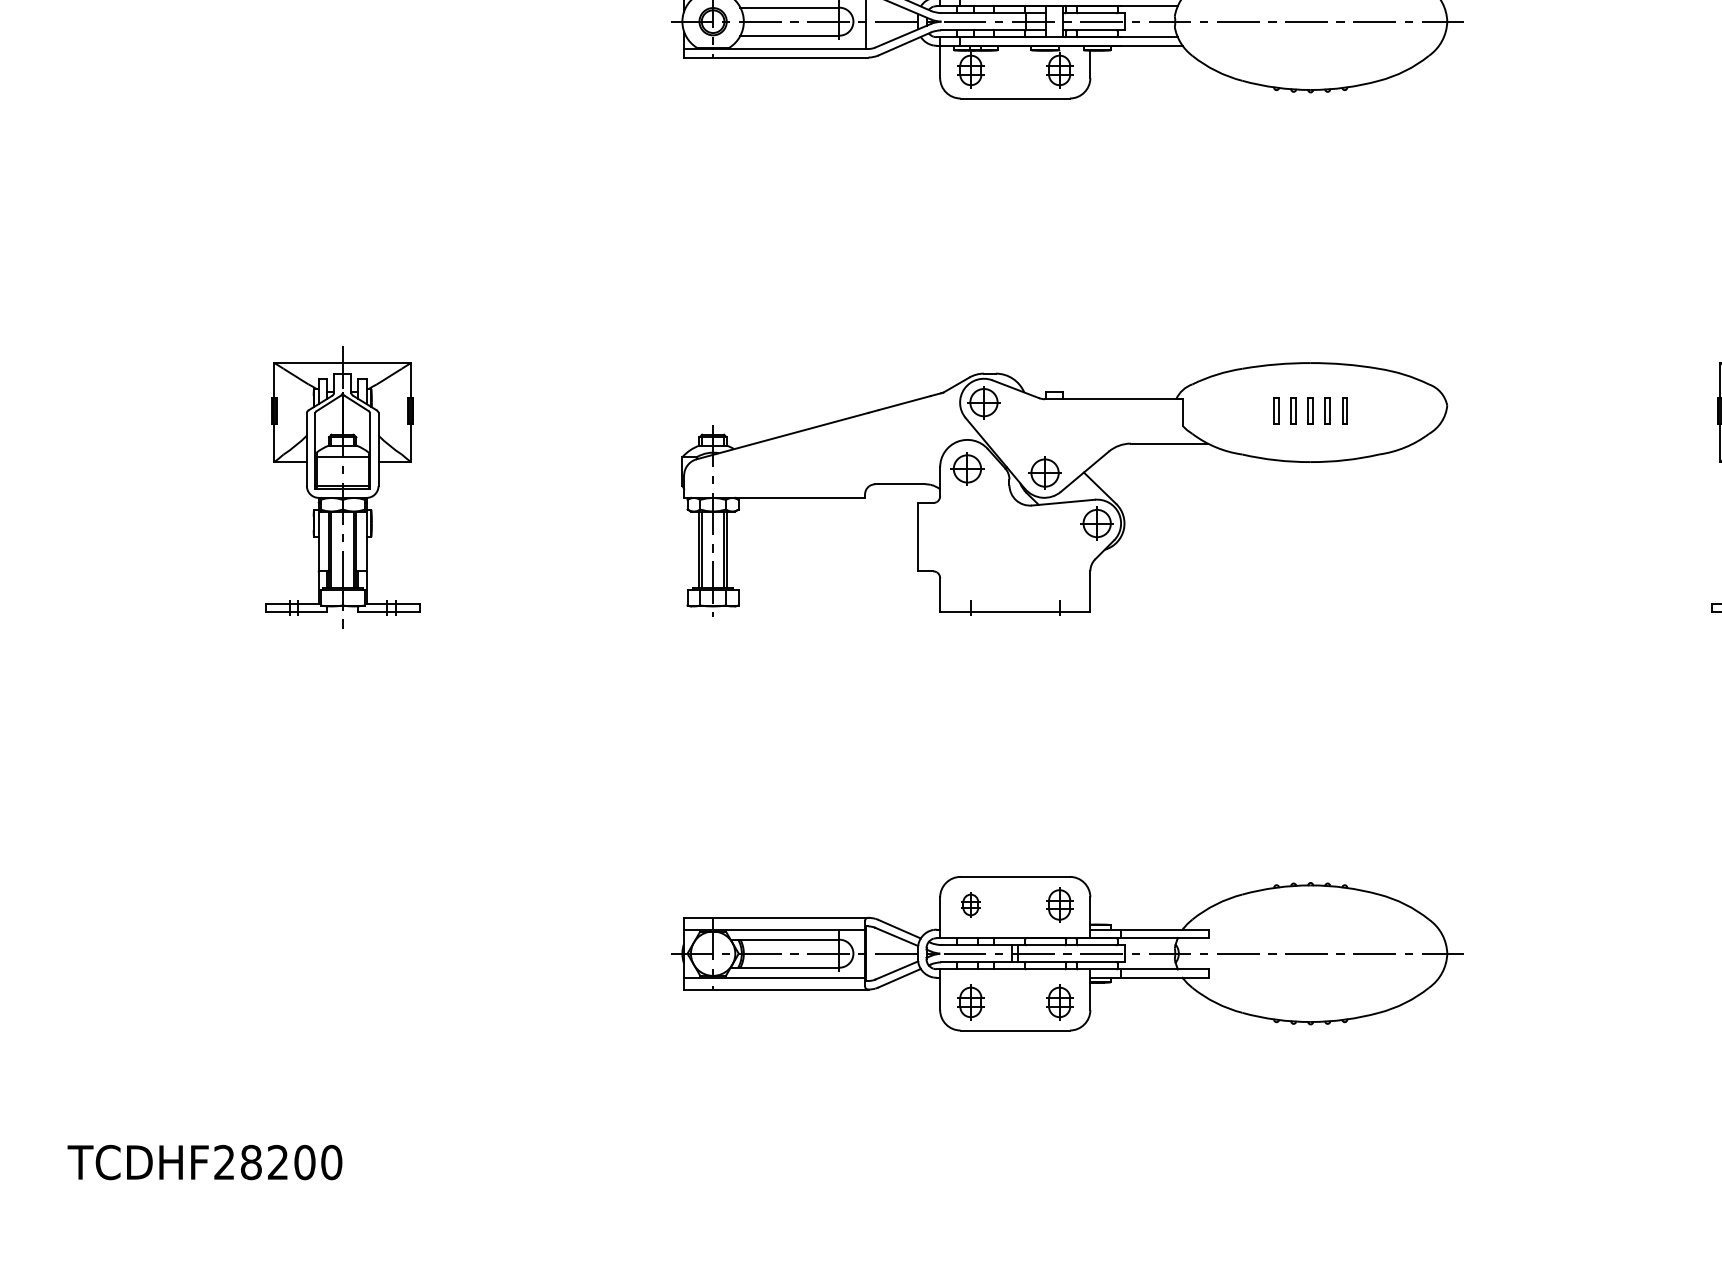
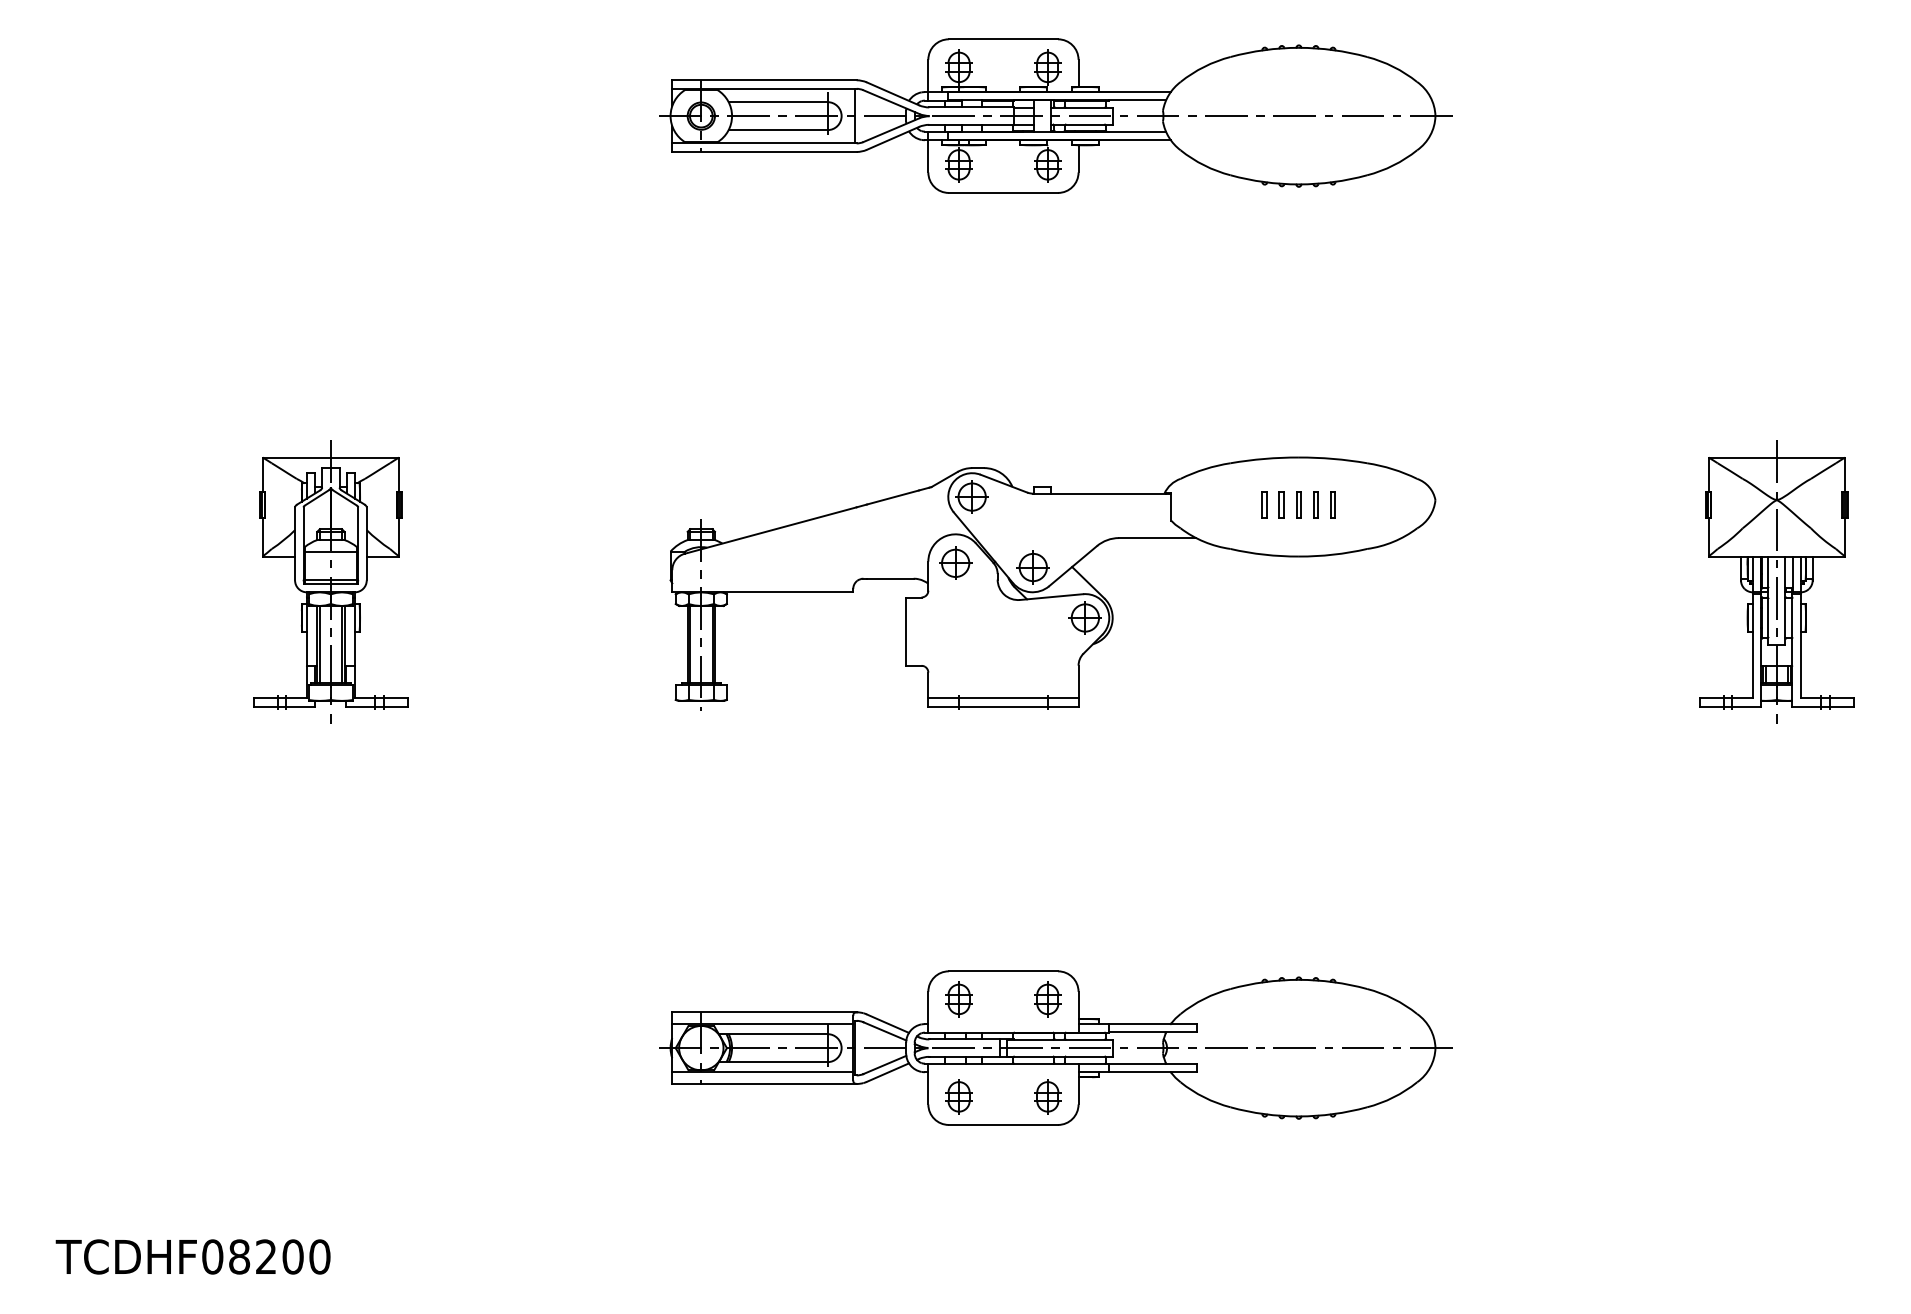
line: (1015, 604) -> (1003, 698), added
part: (970, 905) -> (958, 999), size x1.43
text: (224, 1162) -> (212, 1256), TCDHF28200 -> TCDHF08200

